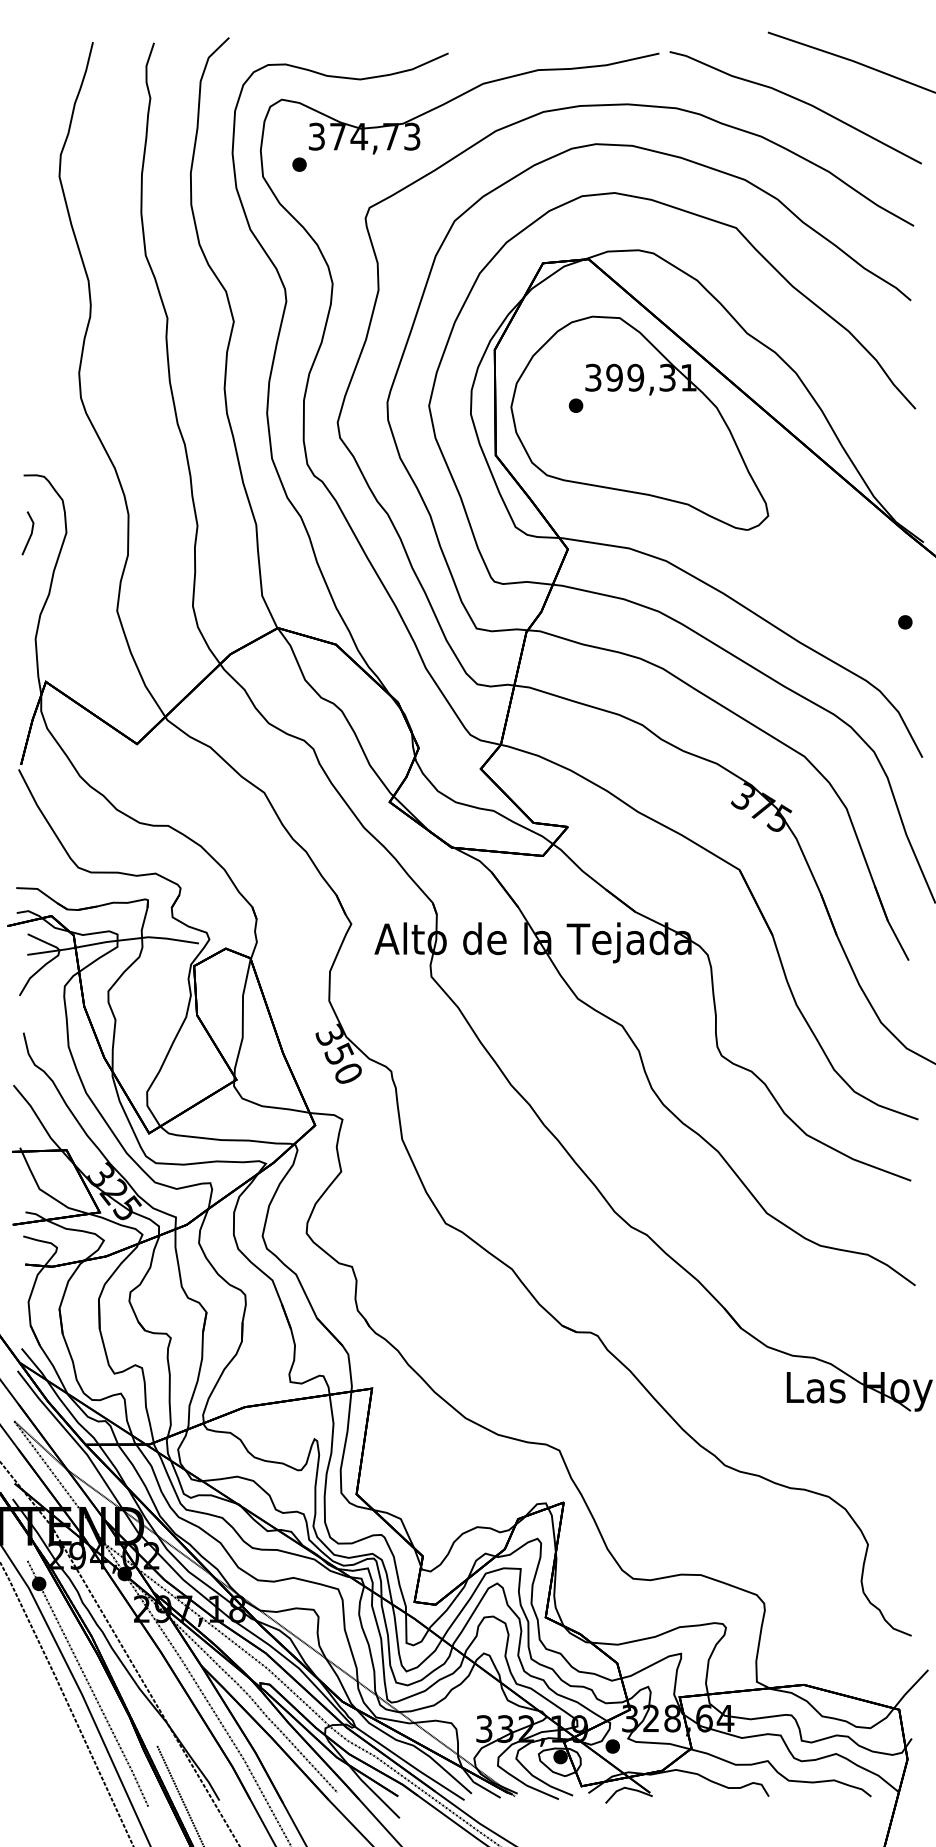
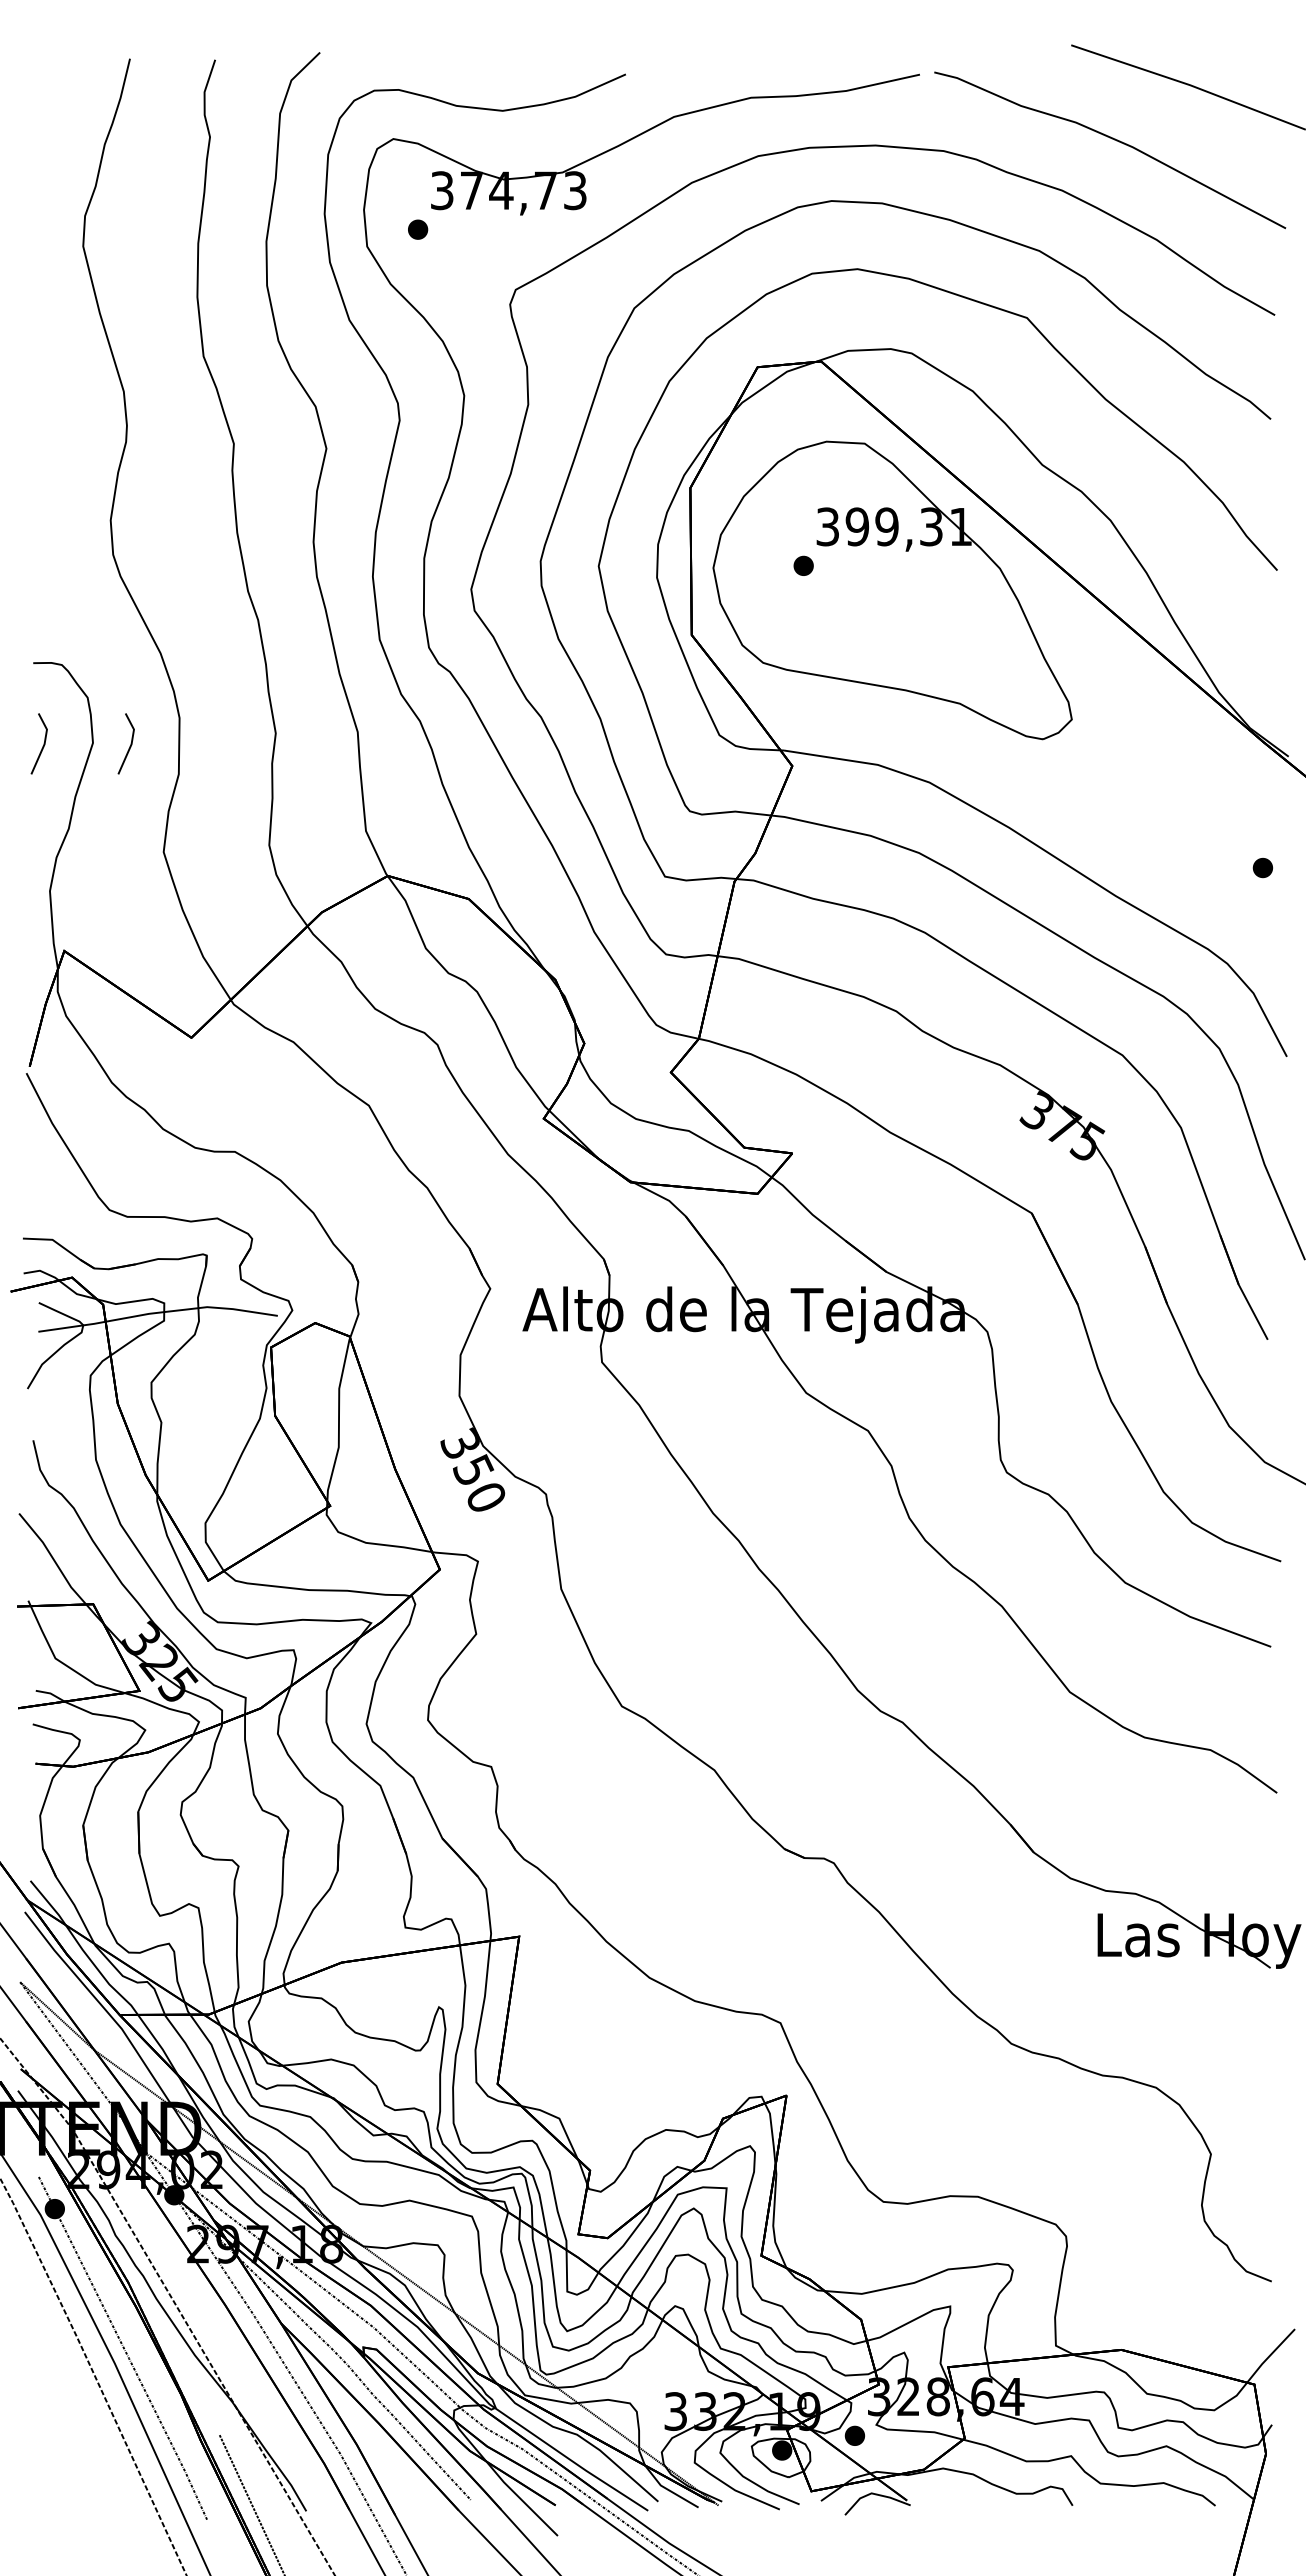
line: (93, 533) -> (130, 743), added

